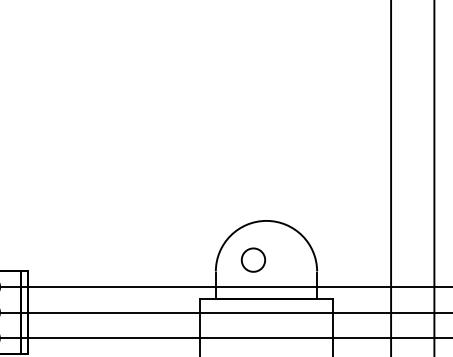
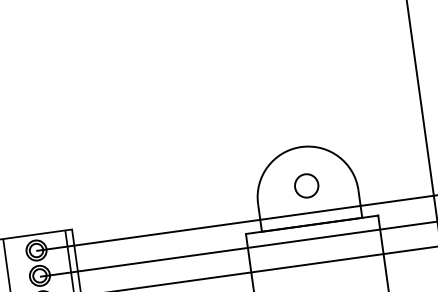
circle: (253, 259) -> (306, 185), moved

